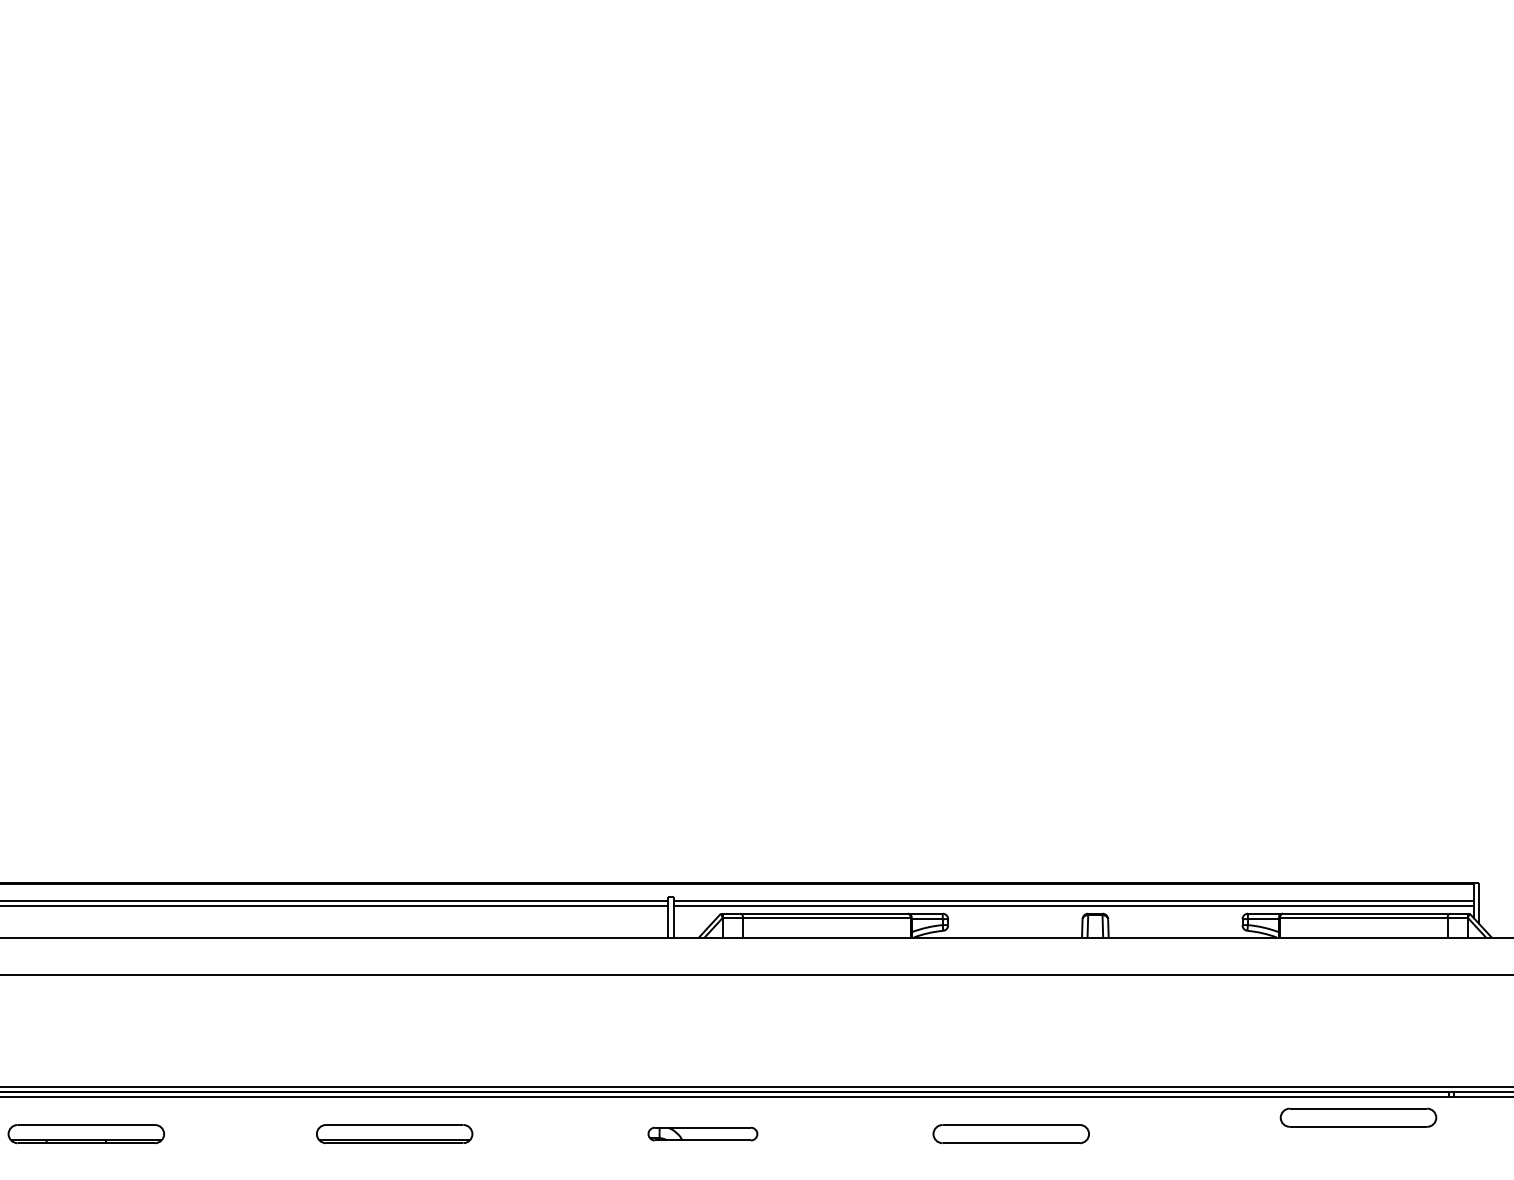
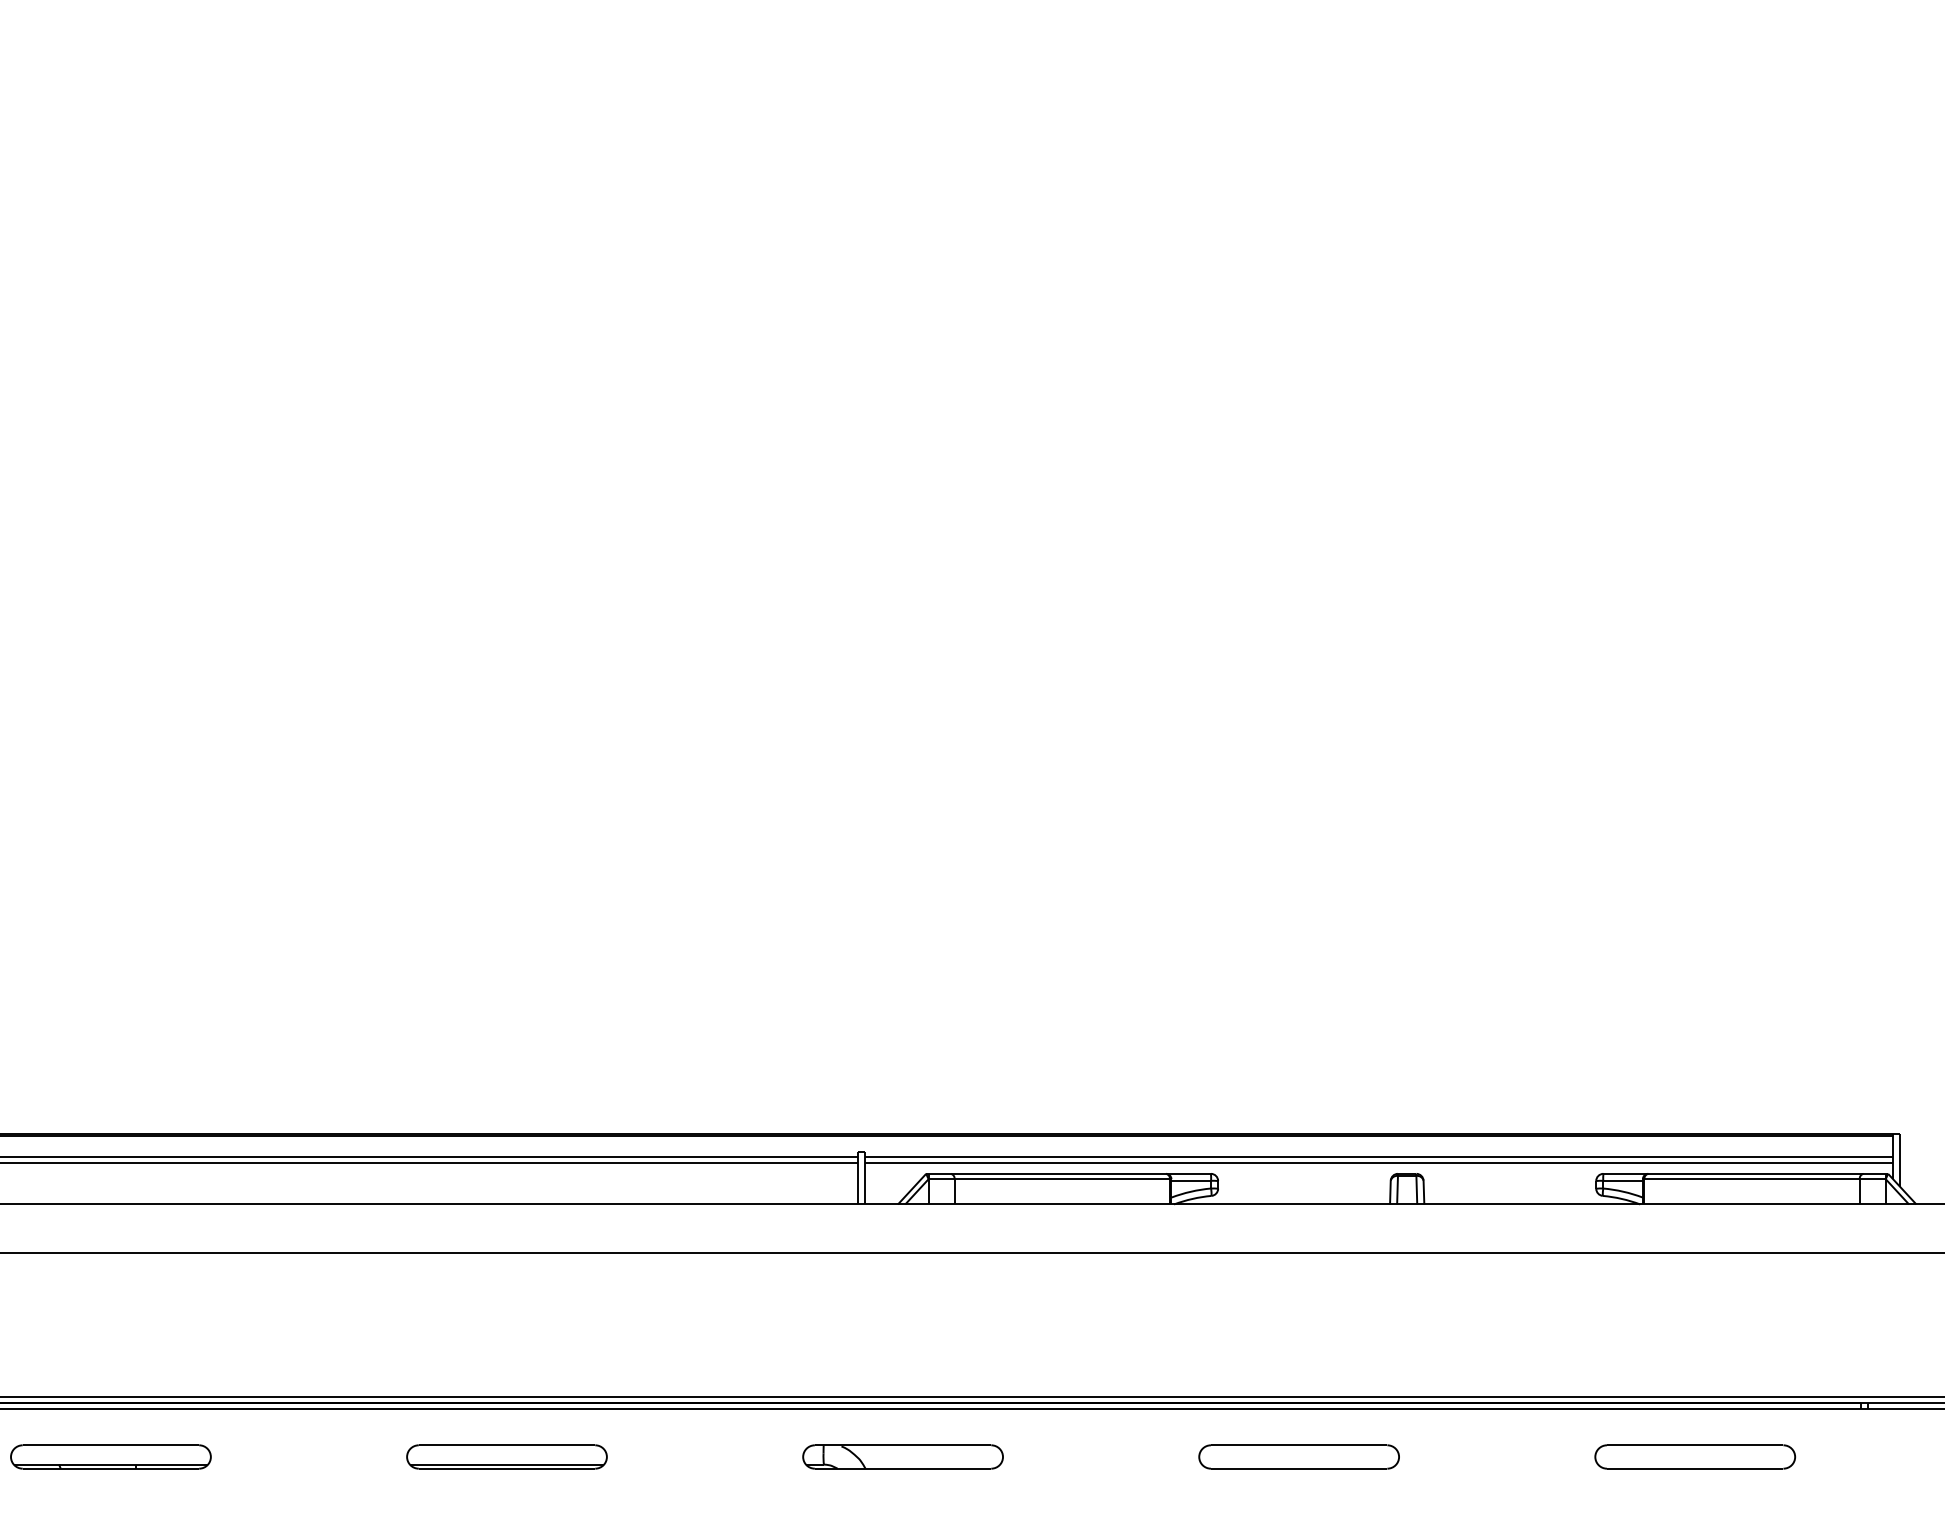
part: (1358, 1117) -> (1695, 1456), moved
part: (702, 1133) -> (902, 1456), size x1.43

